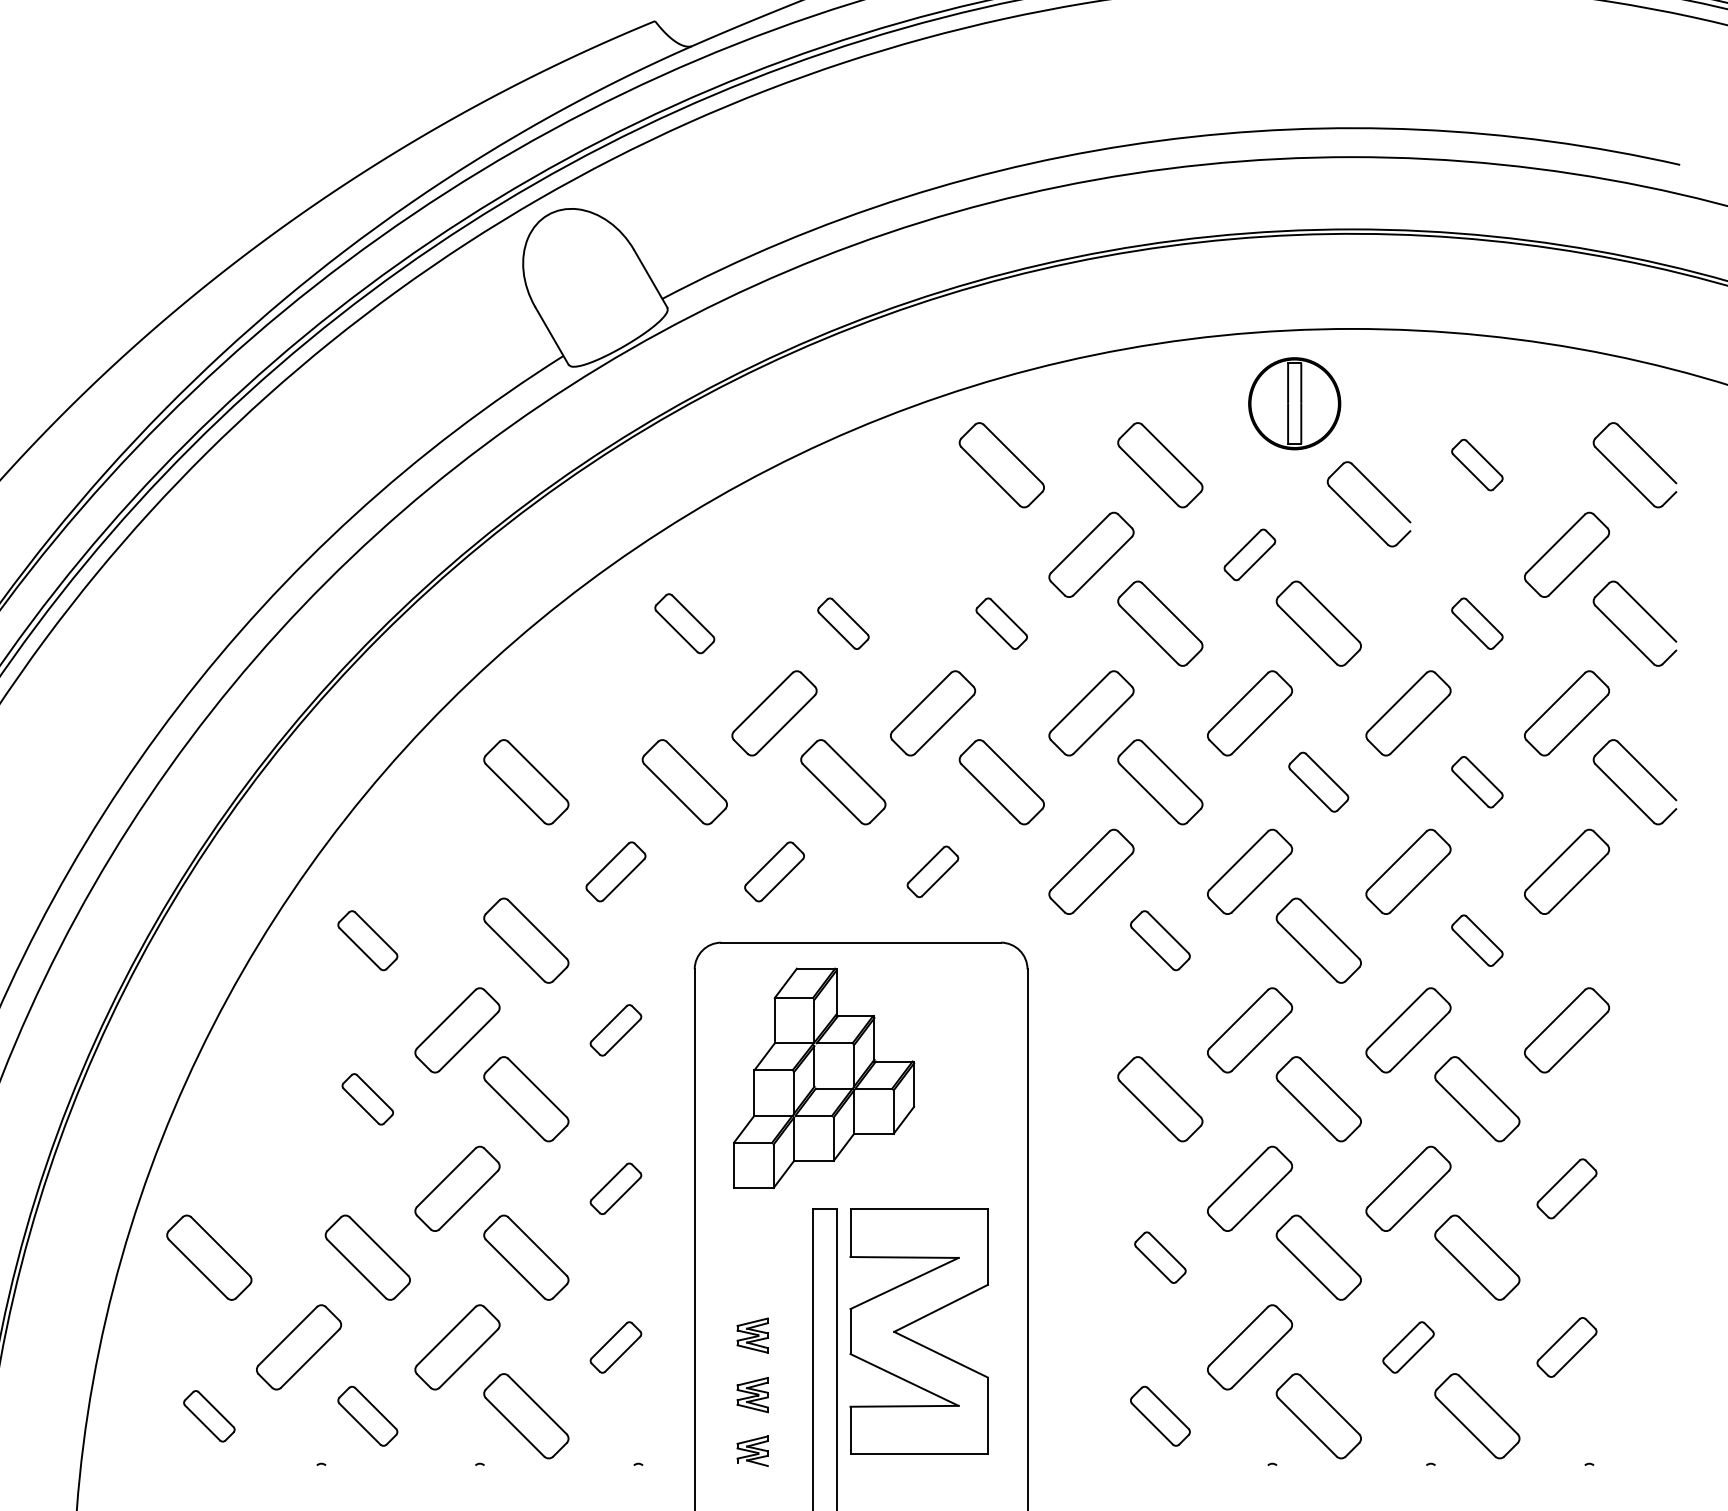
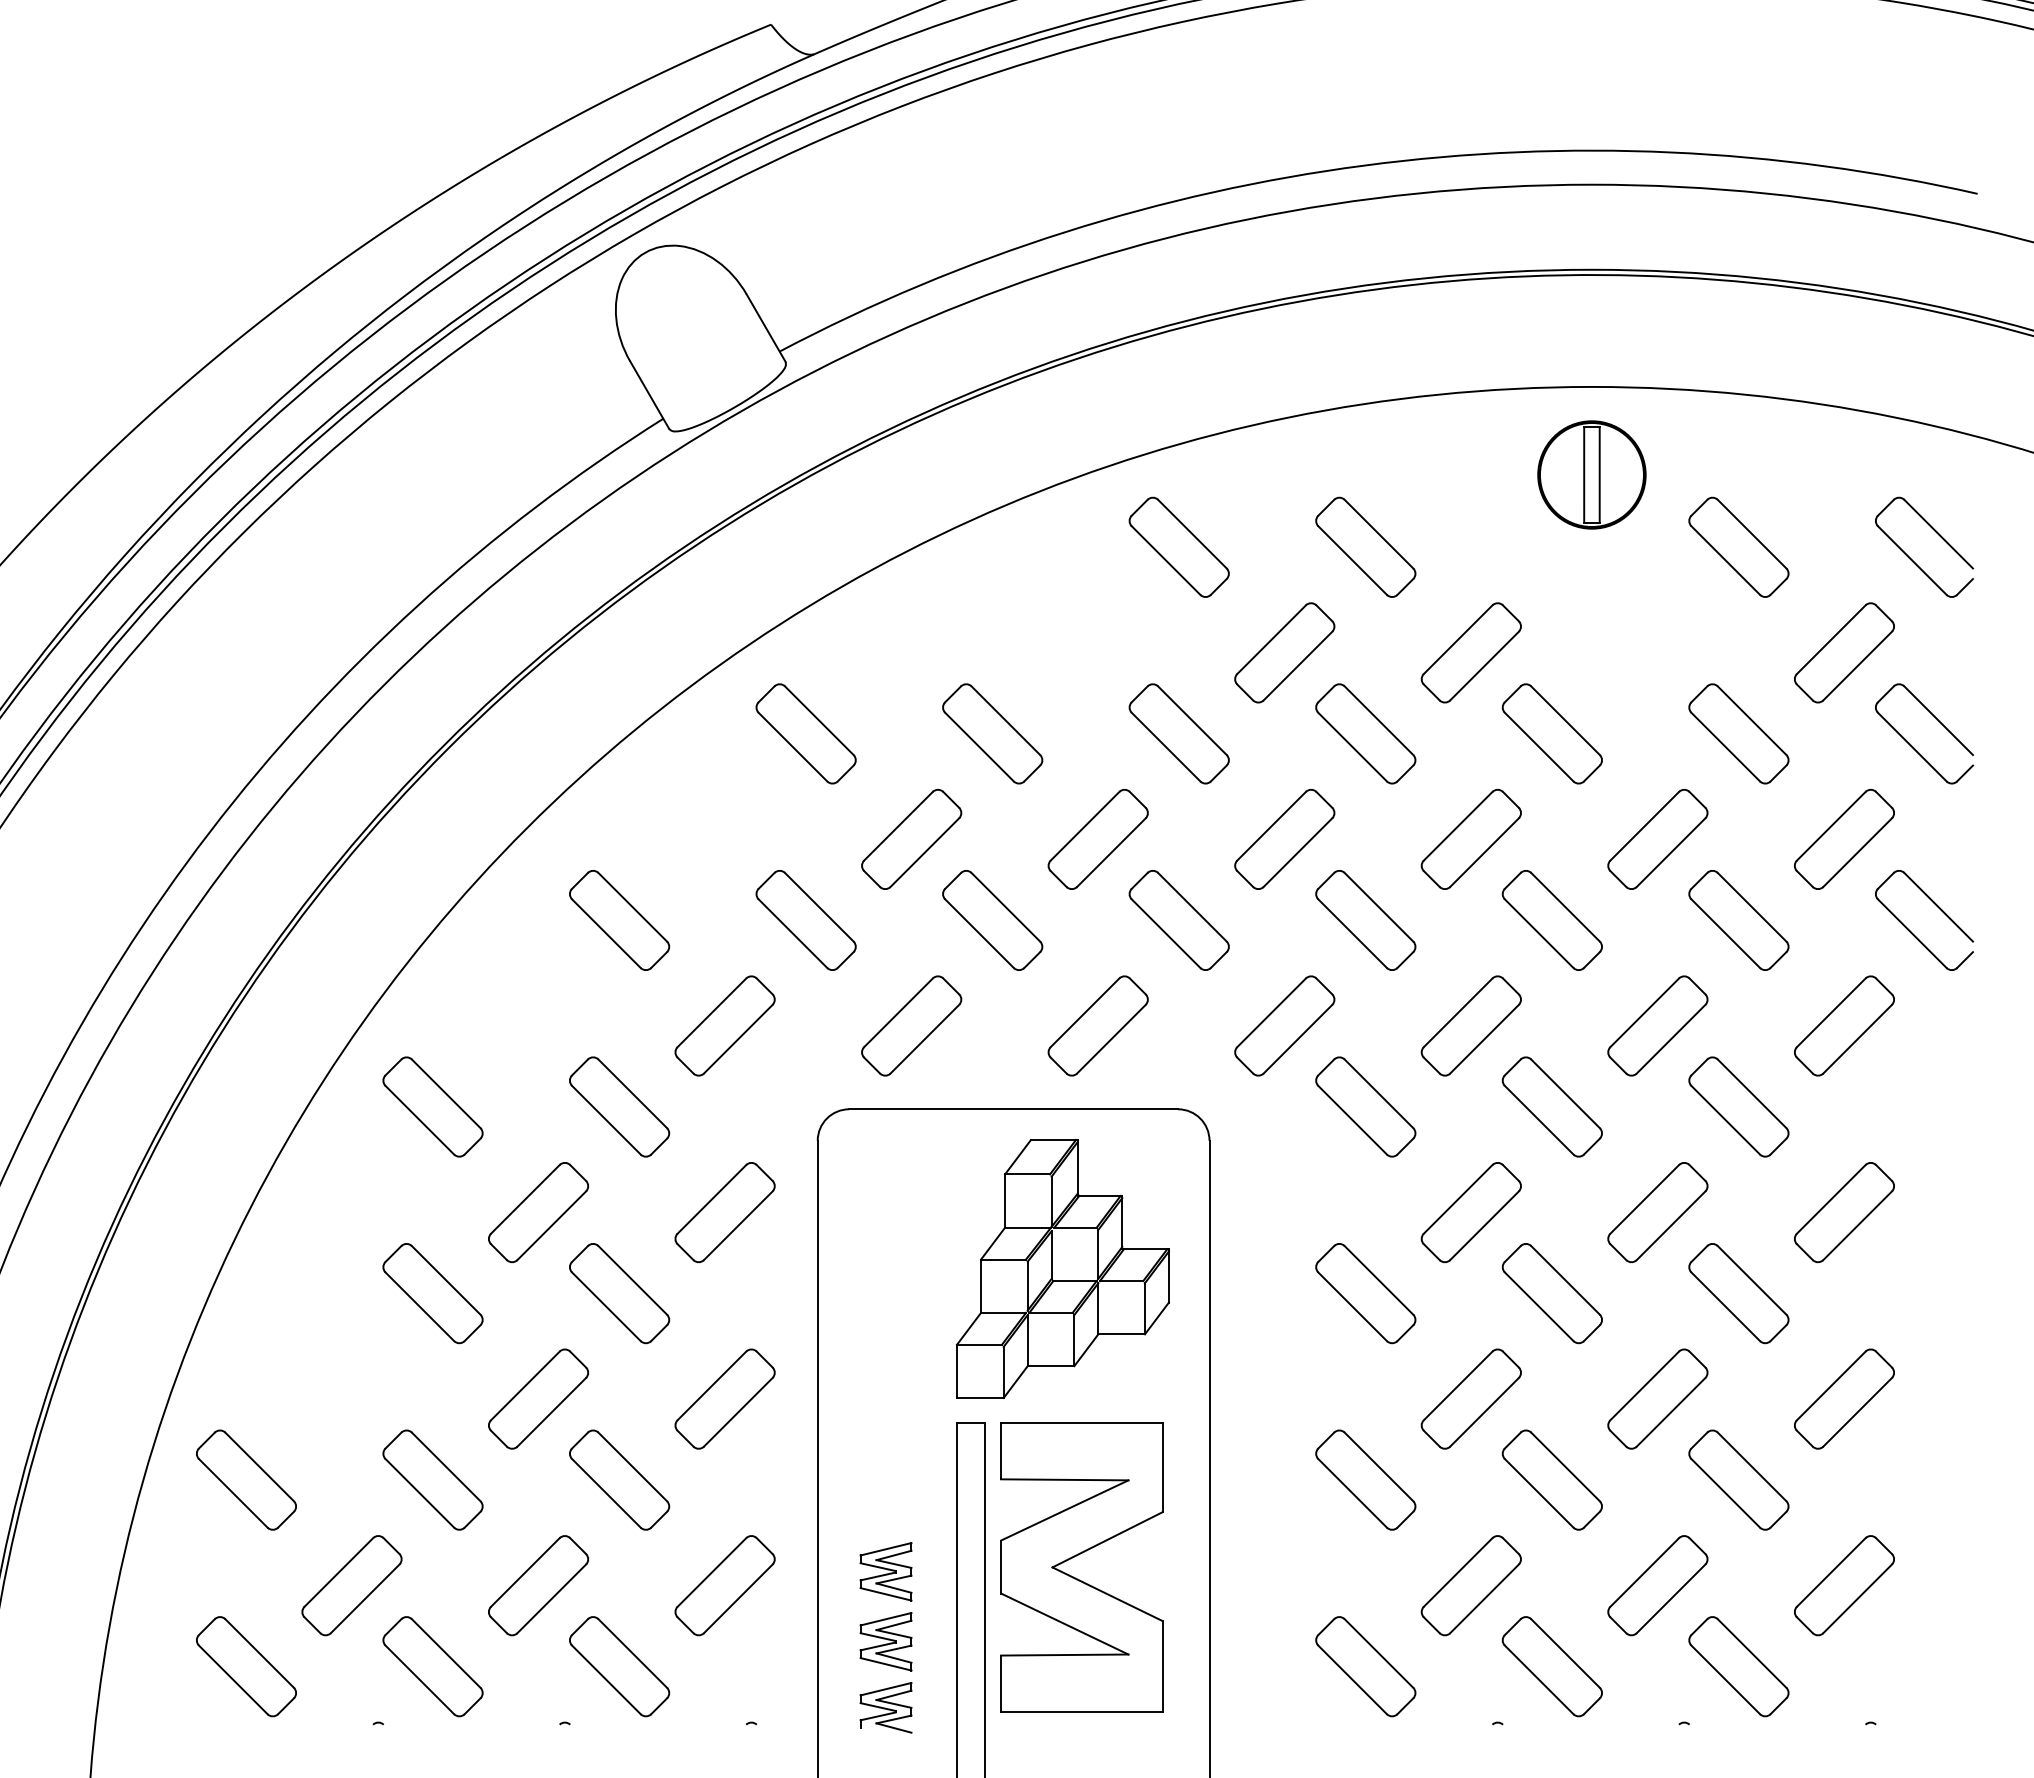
part: (1294, 403) -> (1591, 474), moved
part: (1476, 464) -> (1738, 546), size x1.67
part: (1379, 492) -> (1623, 579), removed
part: (1249, 554) -> (1470, 652), size x1.67
part: (684, 623) -> (805, 733), size x1.43
part: (843, 623) -> (992, 733), size x1.67
part: (1001, 623) -> (1178, 733), size x1.67
part: (1476, 623) -> (1738, 733), size x1.67
part: (1318, 782) -> (1551, 920), size x1.43
part: (1476, 782) -> (1738, 920), size x1.67
part: (615, 871) -> (724, 1025), size x1.43
part: (774, 871) -> (911, 1025), size x1.43
part: (932, 871) -> (1097, 1025), size x1.67
part: (367, 940) -> (432, 1106), size x1.43
part: (1160, 940) -> (1365, 1106), size x1.43
part: (1476, 940) -> (1738, 1106), size x1.67
part: (615, 1030) -> (724, 1212), size x1.67
part: (823, 1077) -> (1062, 1268), moved
part: (367, 1099) -> (432, 1293), size x1.67
part: (615, 1188) -> (724, 1398), size x1.67
part: (1567, 1188) -> (1844, 1398), size x1.43
part: (1160, 1257) -> (1365, 1479), size x1.67
part: (752, 1335) -> (885, 1571), size x1.43
part: (615, 1347) -> (724, 1585), size x1.67
part: (1408, 1347) -> (1657, 1585), size x1.67
part: (1567, 1347) -> (1844, 1585), size x1.43
part: (752, 1394) -> (885, 1641), size x1.43
part: (209, 1416) -> (246, 1666), size x1.67
part: (367, 1416) -> (432, 1666), size x1.43
part: (1160, 1416) -> (1365, 1666), size x1.43
part: (752, 1450) -> (885, 1707), size x1.43

